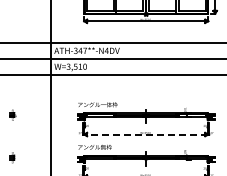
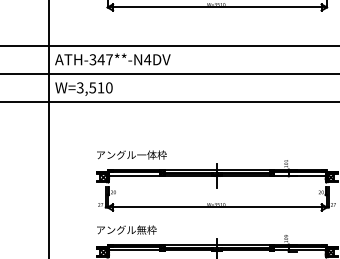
line: (145, 134) -> (216, 207), dashed -> solid

